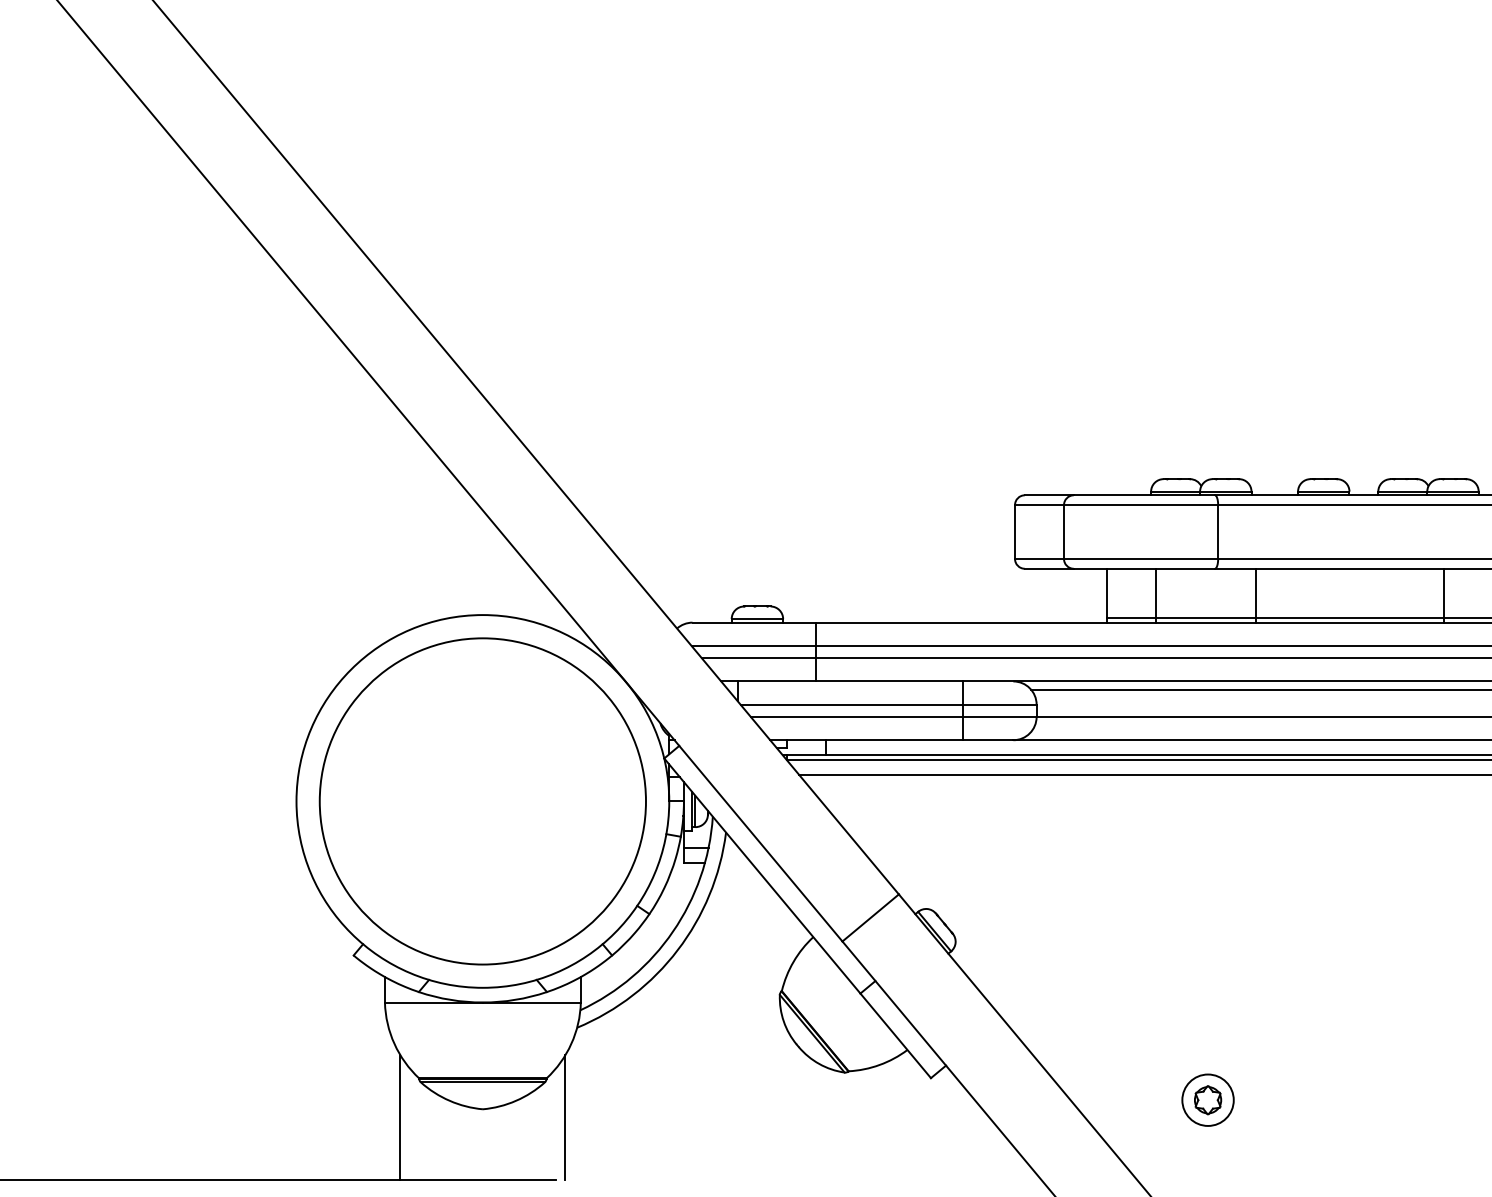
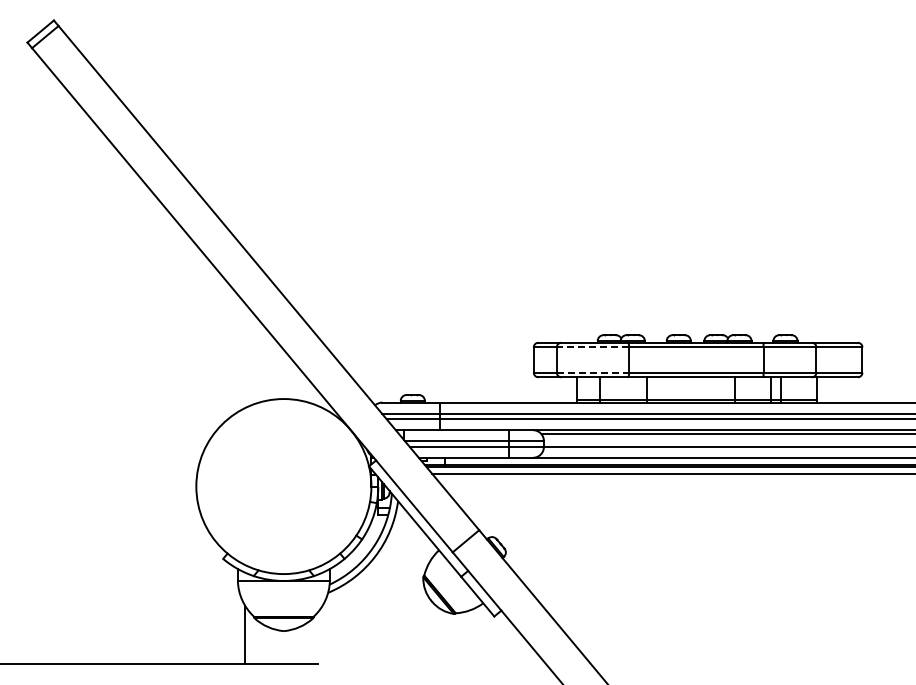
line: (1140, 505) -> (592, 347), solid -> dashed
line: (1142, 558) -> (593, 372), solid -> dashed
circle: (482, 801) -> (283, 486), removed
part: (1208, 1099) -> (624, 626), removed
line: (565, 1116) -> (322, 634), removed

